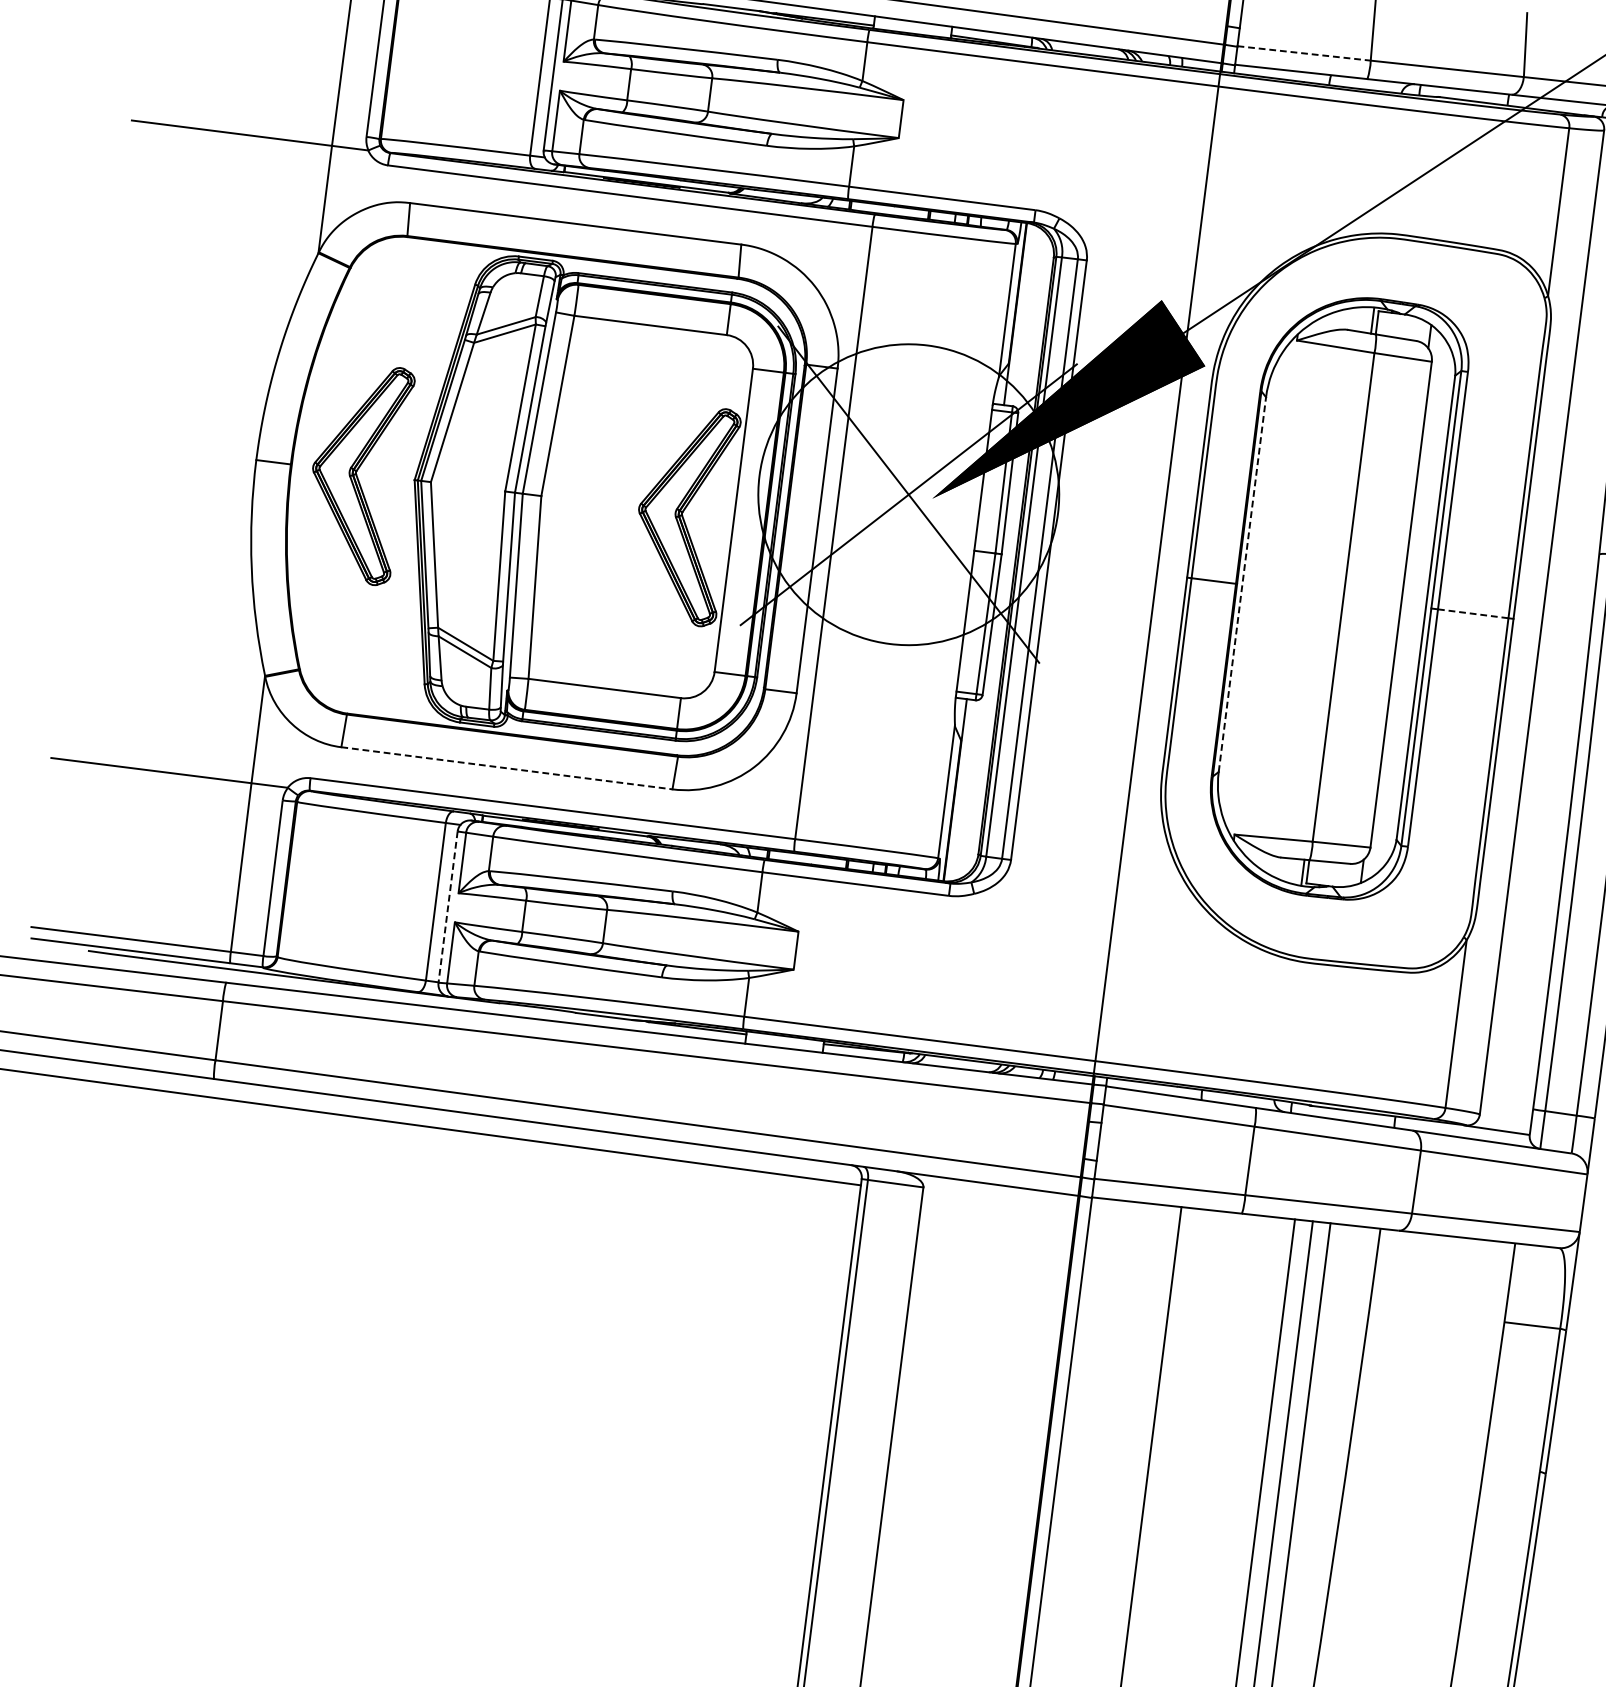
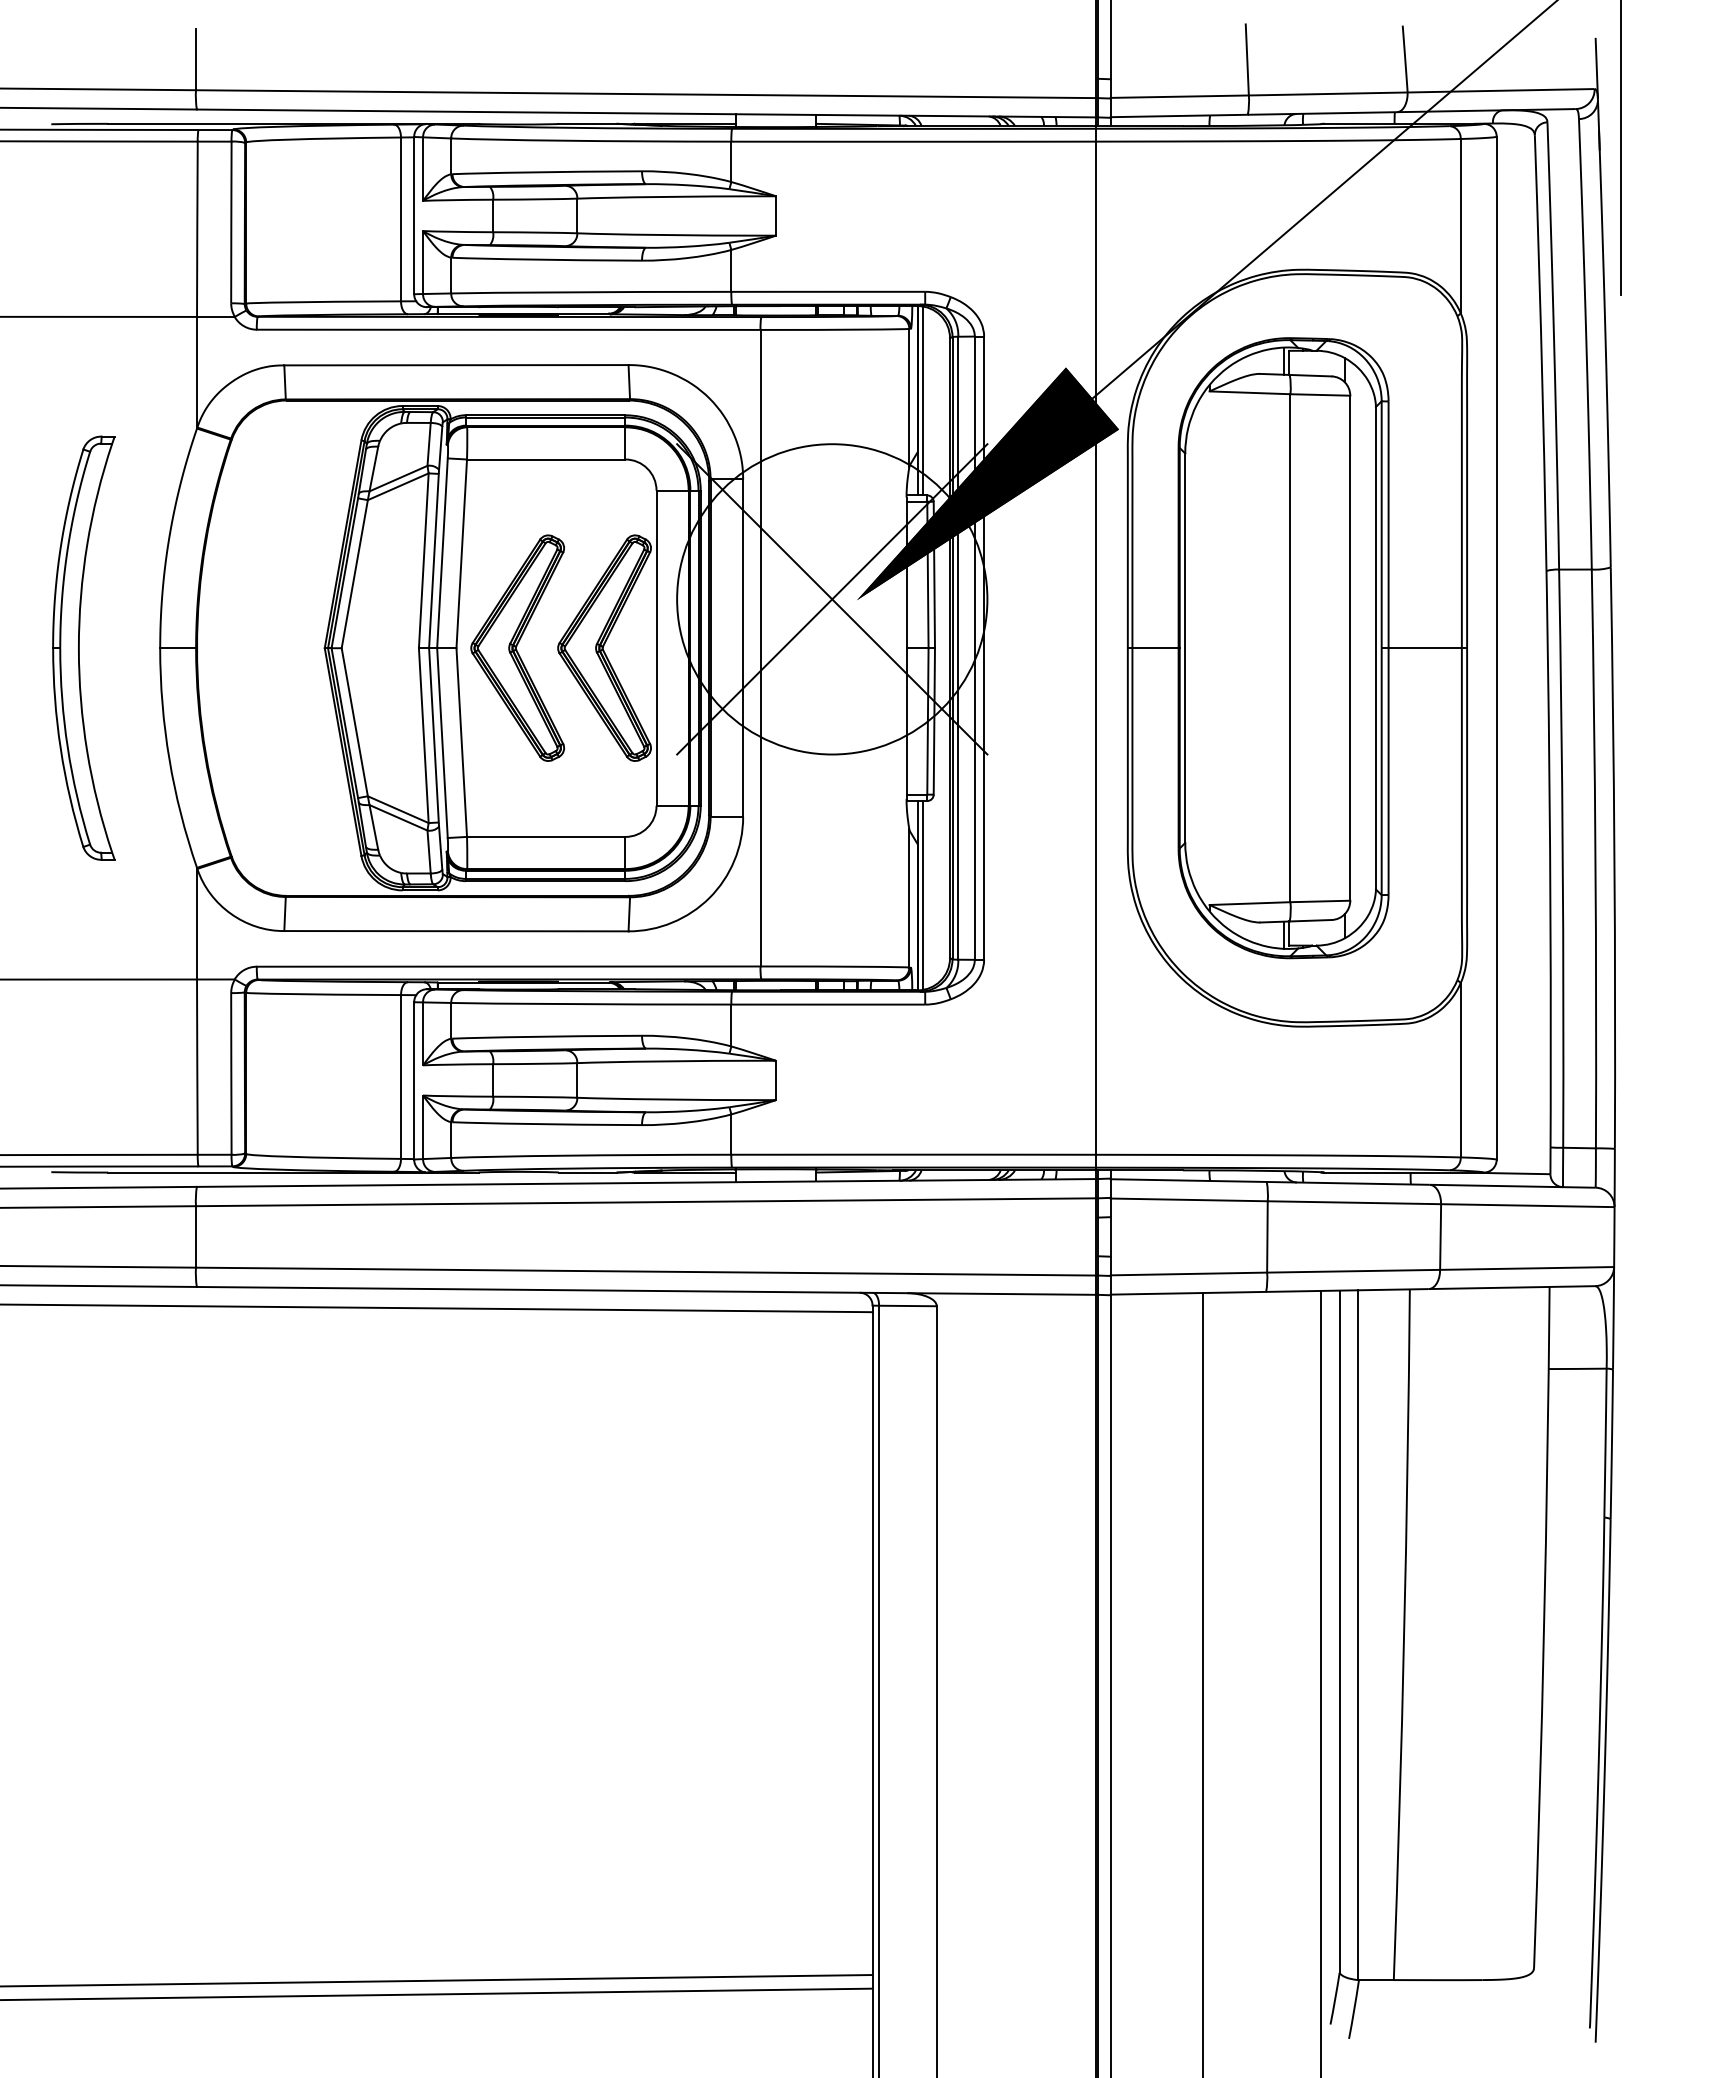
line: (1304, 53) -> (1180, 96), dashed -> solid
line: (1020, 314) -> (923, 400), added
part: (182, 450) -> (83, 647), added
part: (357, 472) -> (517, 647), moved
line: (1242, 584) -> (1185, 648), dashed -> solid
line: (1473, 614) -> (1425, 648), dashed -> solid
line: (506, 768) -> (456, 931), dashed -> solid
line: (960, 790) -> (923, 895), added
line: (448, 906) -> (414, 1080), dashed -> solid

